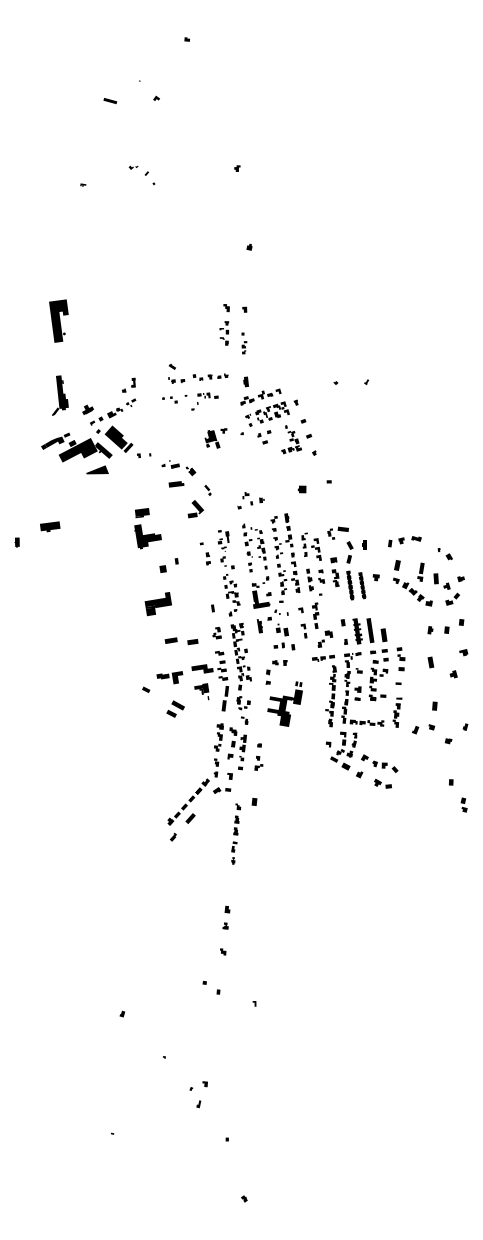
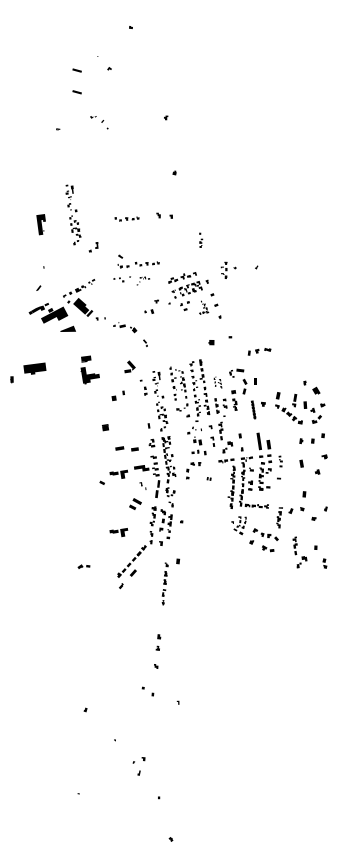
part: (110, 132) -> (77, 92), added
part: (104, 307) -> (73, 215), added
part: (181, 312) -> (126, 218), added
part: (58, 320) -> (40, 224), size x0.7
part: (224, 333) -> (224, 270), moved
part: (244, 343) -> (201, 240), moved
fill: (246, 381) -> (172, 266), removed
part: (128, 384) -> (93, 246), moved
fill: (61, 392) -> (42, 274), removed
part: (204, 401) -> (143, 280), size x0.7
fill: (88, 409) -> (61, 286), removed
fill: (210, 436) -> (147, 305), removed
part: (291, 439) -> (204, 307), size x0.7
fill: (103, 450) -> (72, 315), removed
fill: (176, 484) -> (123, 339), removed
part: (250, 500) -> (175, 350), removed
part: (195, 509) -> (129, 367), moved
part: (50, 526) -> (35, 368), size x1.6
part: (147, 528) -> (89, 369), moved
part: (404, 541) -> (259, 351), moved
part: (311, 546) -> (218, 382), size x0.6
part: (444, 554) -> (311, 388), size x1.6
fill: (350, 585) -> (245, 409), removed
fill: (158, 599) -> (110, 419), removed
fill: (261, 599) -> (183, 419), removed
fill: (259, 625) -> (181, 437), removed
fill: (357, 631) -> (250, 442), removed
part: (400, 659) -> (280, 461), size x0.7
fill: (201, 688) -> (140, 481), removed
part: (175, 708) -> (135, 503), moved
fill: (285, 708) -> (199, 495), removed
part: (397, 712) -> (279, 517), moved
part: (341, 750) -> (239, 525), size x0.7
part: (169, 760) -> (118, 532), added
part: (258, 762) -> (180, 533), removed
part: (428, 788) -> (299, 552), added
part: (222, 790) -> (84, 566), moved

